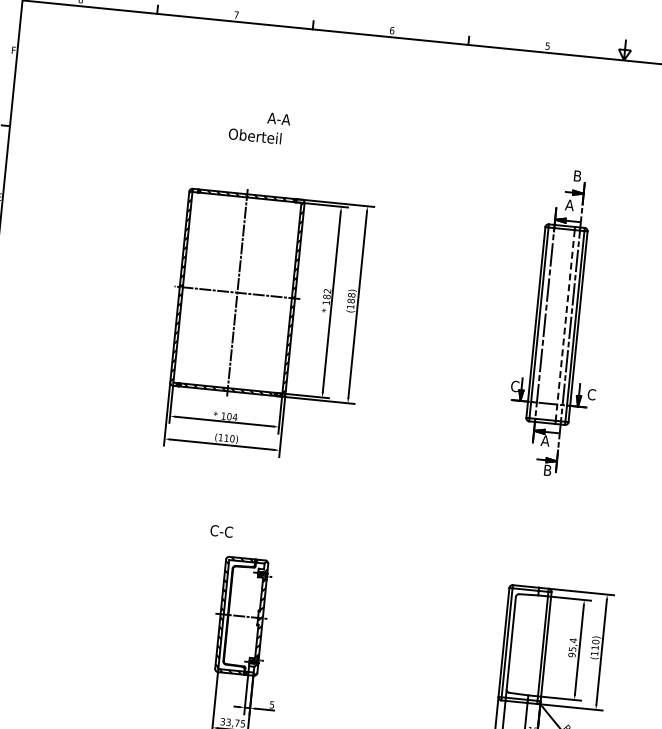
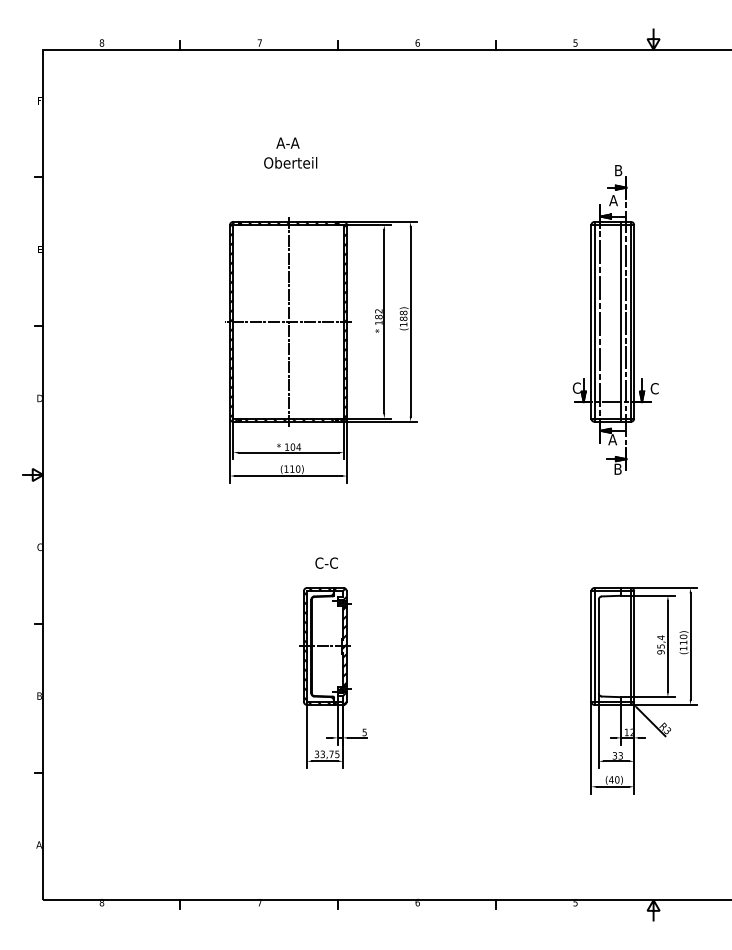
text: (278, 118) -> (287, 142), moved
line: (565, 325) -> (621, 321), dashed -> solid
text: (221, 530) -> (326, 562), moved

